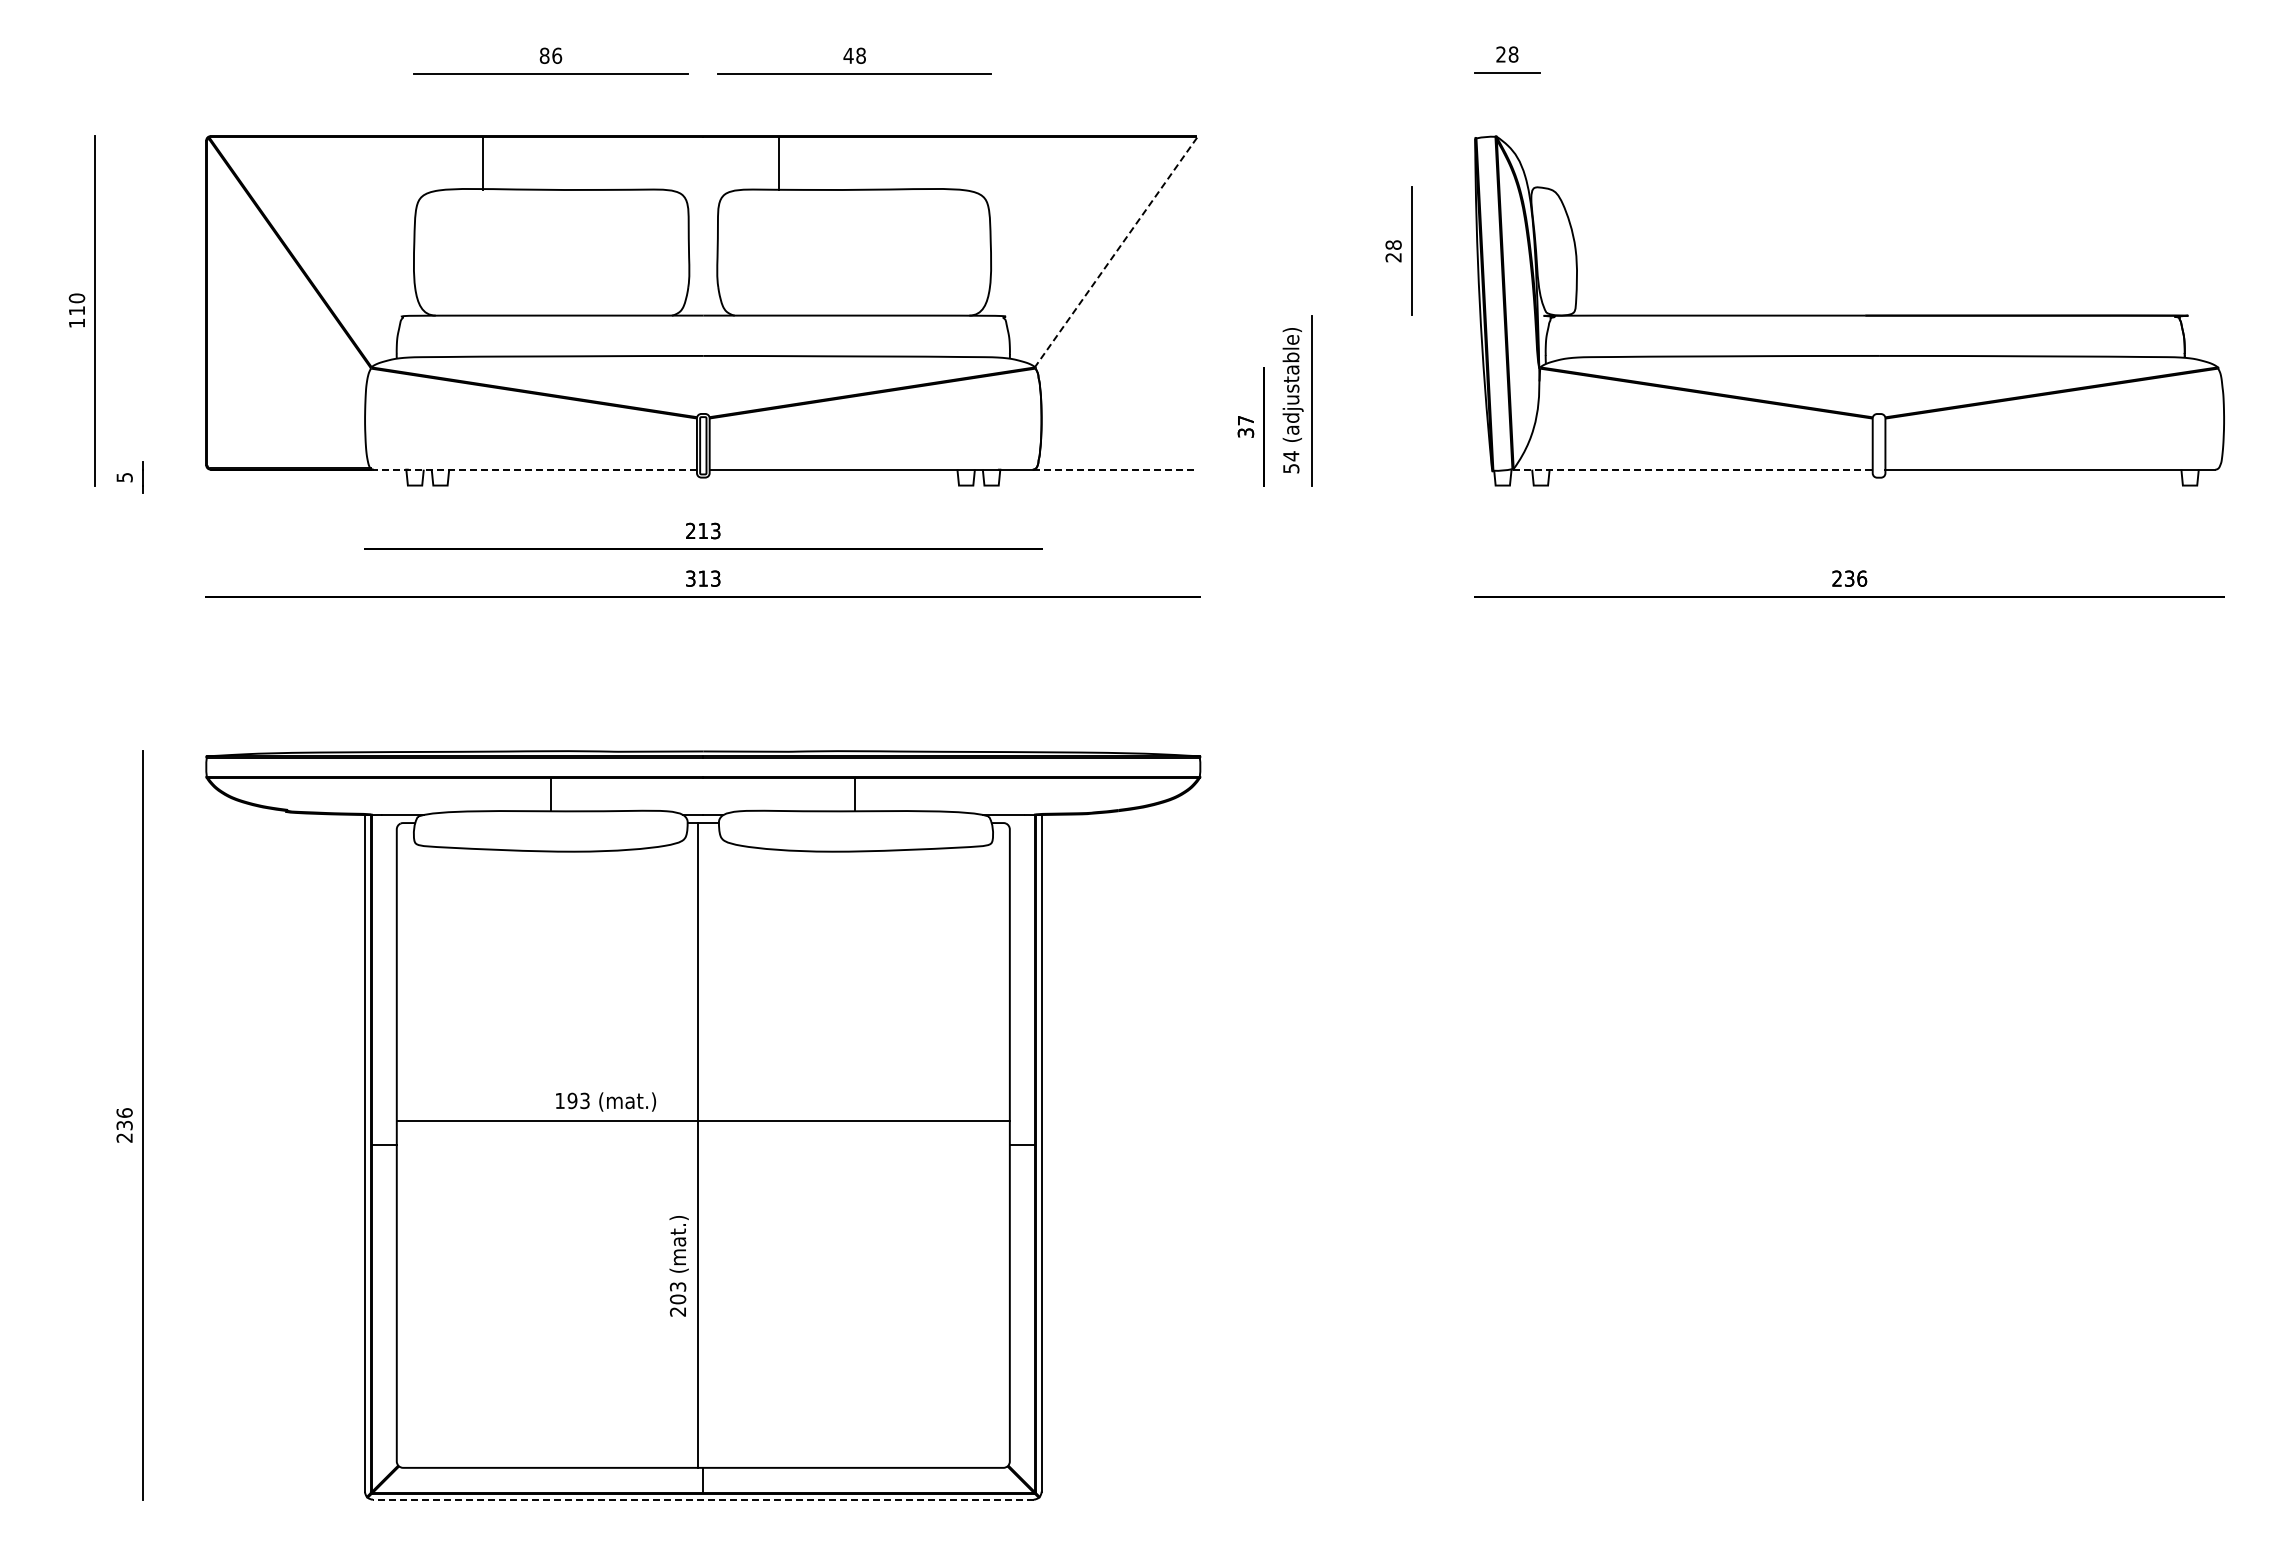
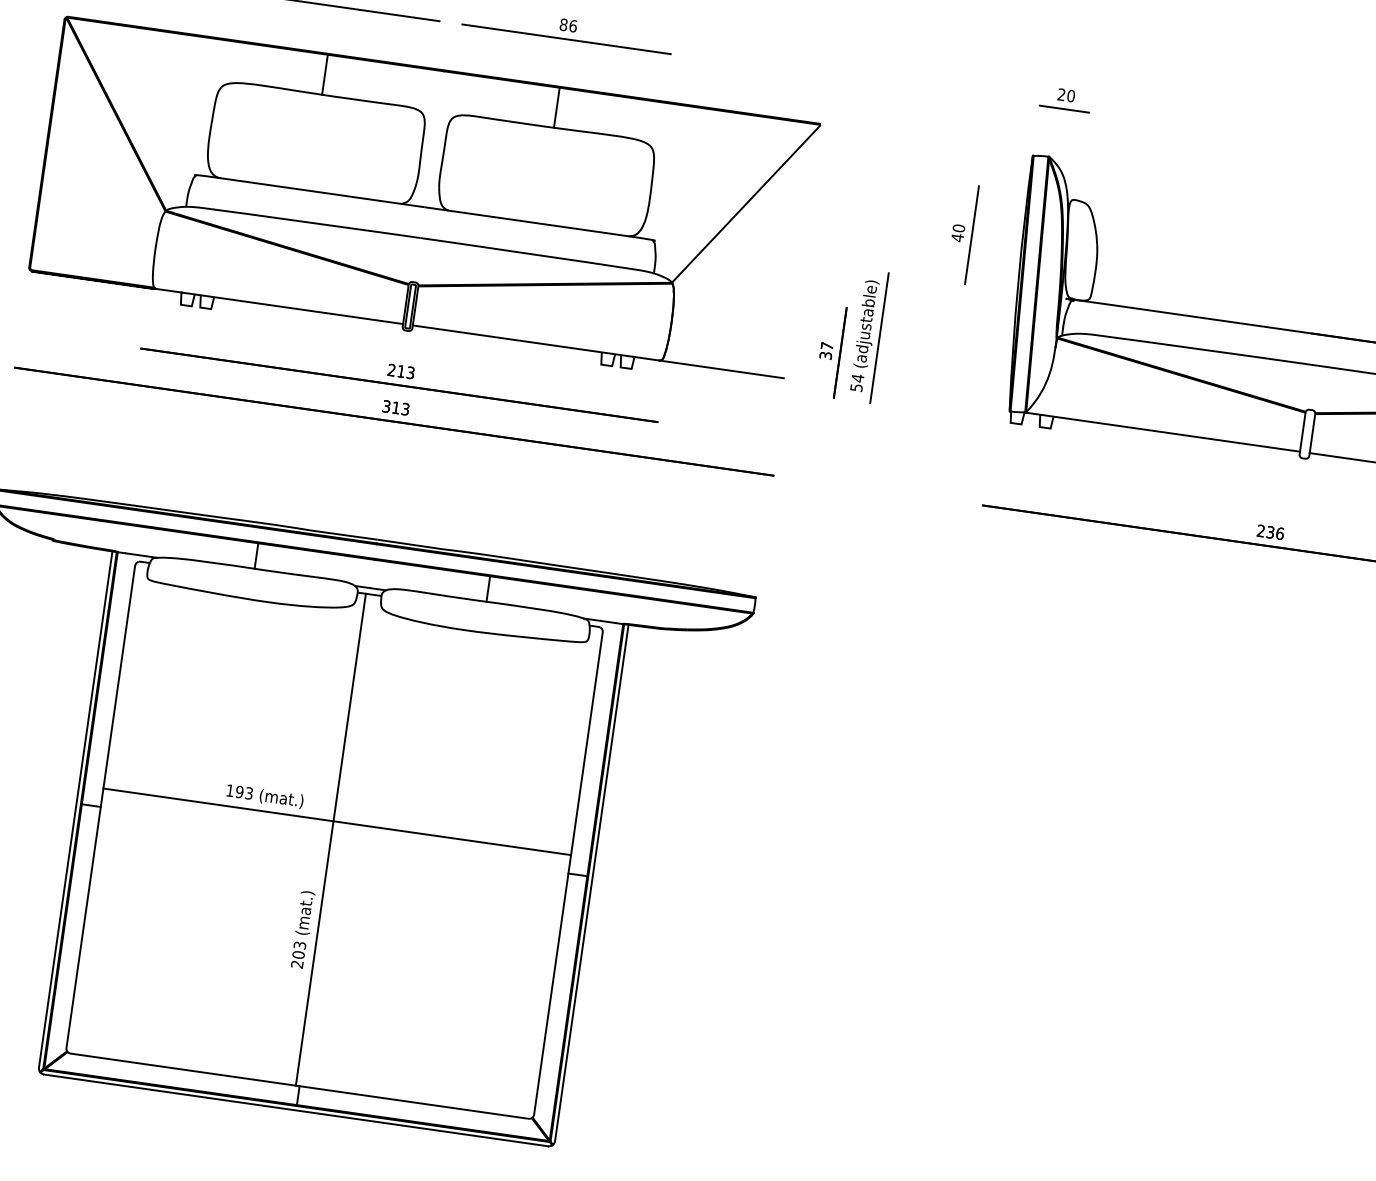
text: (1513, 54) -> (1071, 96), 28 -> 20
text: (854, 55) -> (568, 25), 48 -> 86
line: (482, 163) -> (324, 74), moved
line: (778, 163) -> (556, 107), moved
text: (1393, 251) -> (958, 233), 28 -> 40
line: (1115, 252) -> (745, 203), dashed -> solid
line: (535, 469) -> (279, 306), dashed -> solid
line: (1114, 469) -> (721, 369), dashed -> solid
line: (1692, 469) -> (1162, 432), dashed -> solid
line: (702, 1499) -> (295, 1110), dashed -> solid

